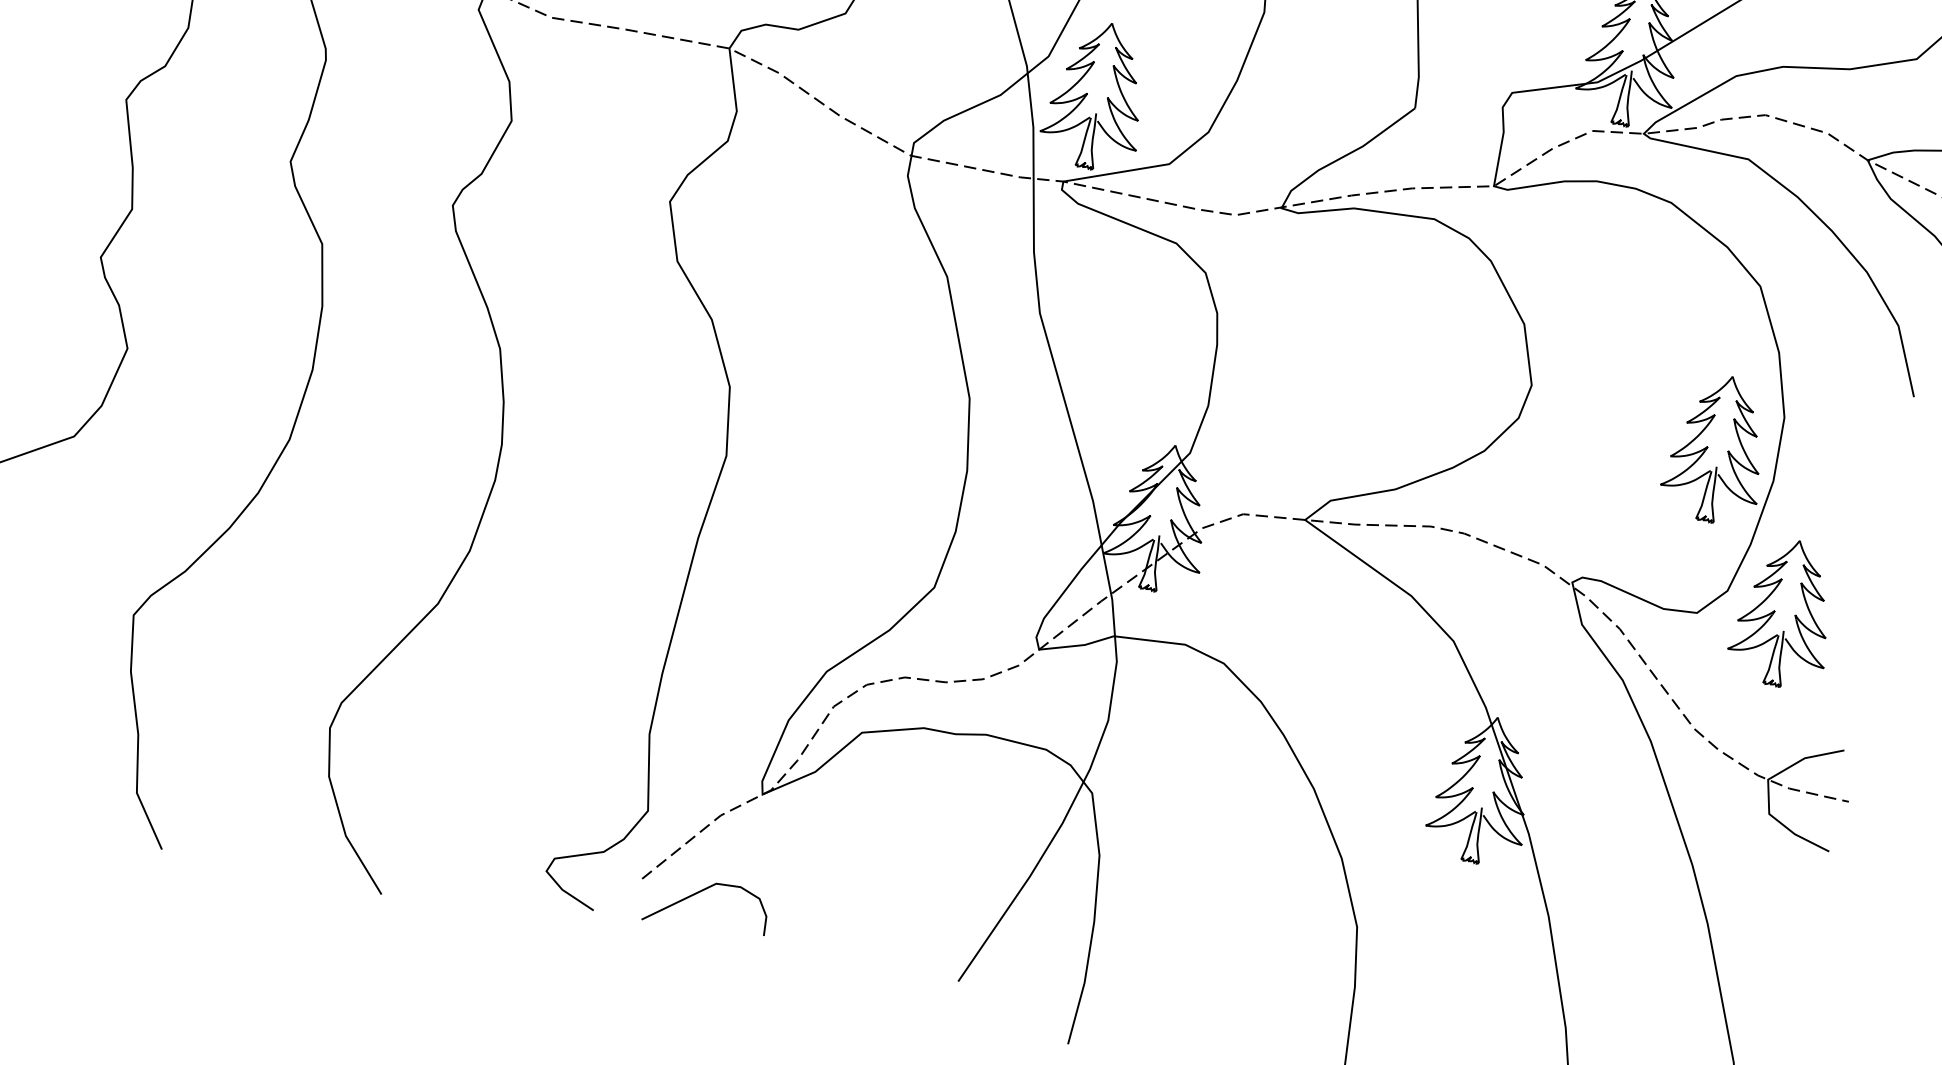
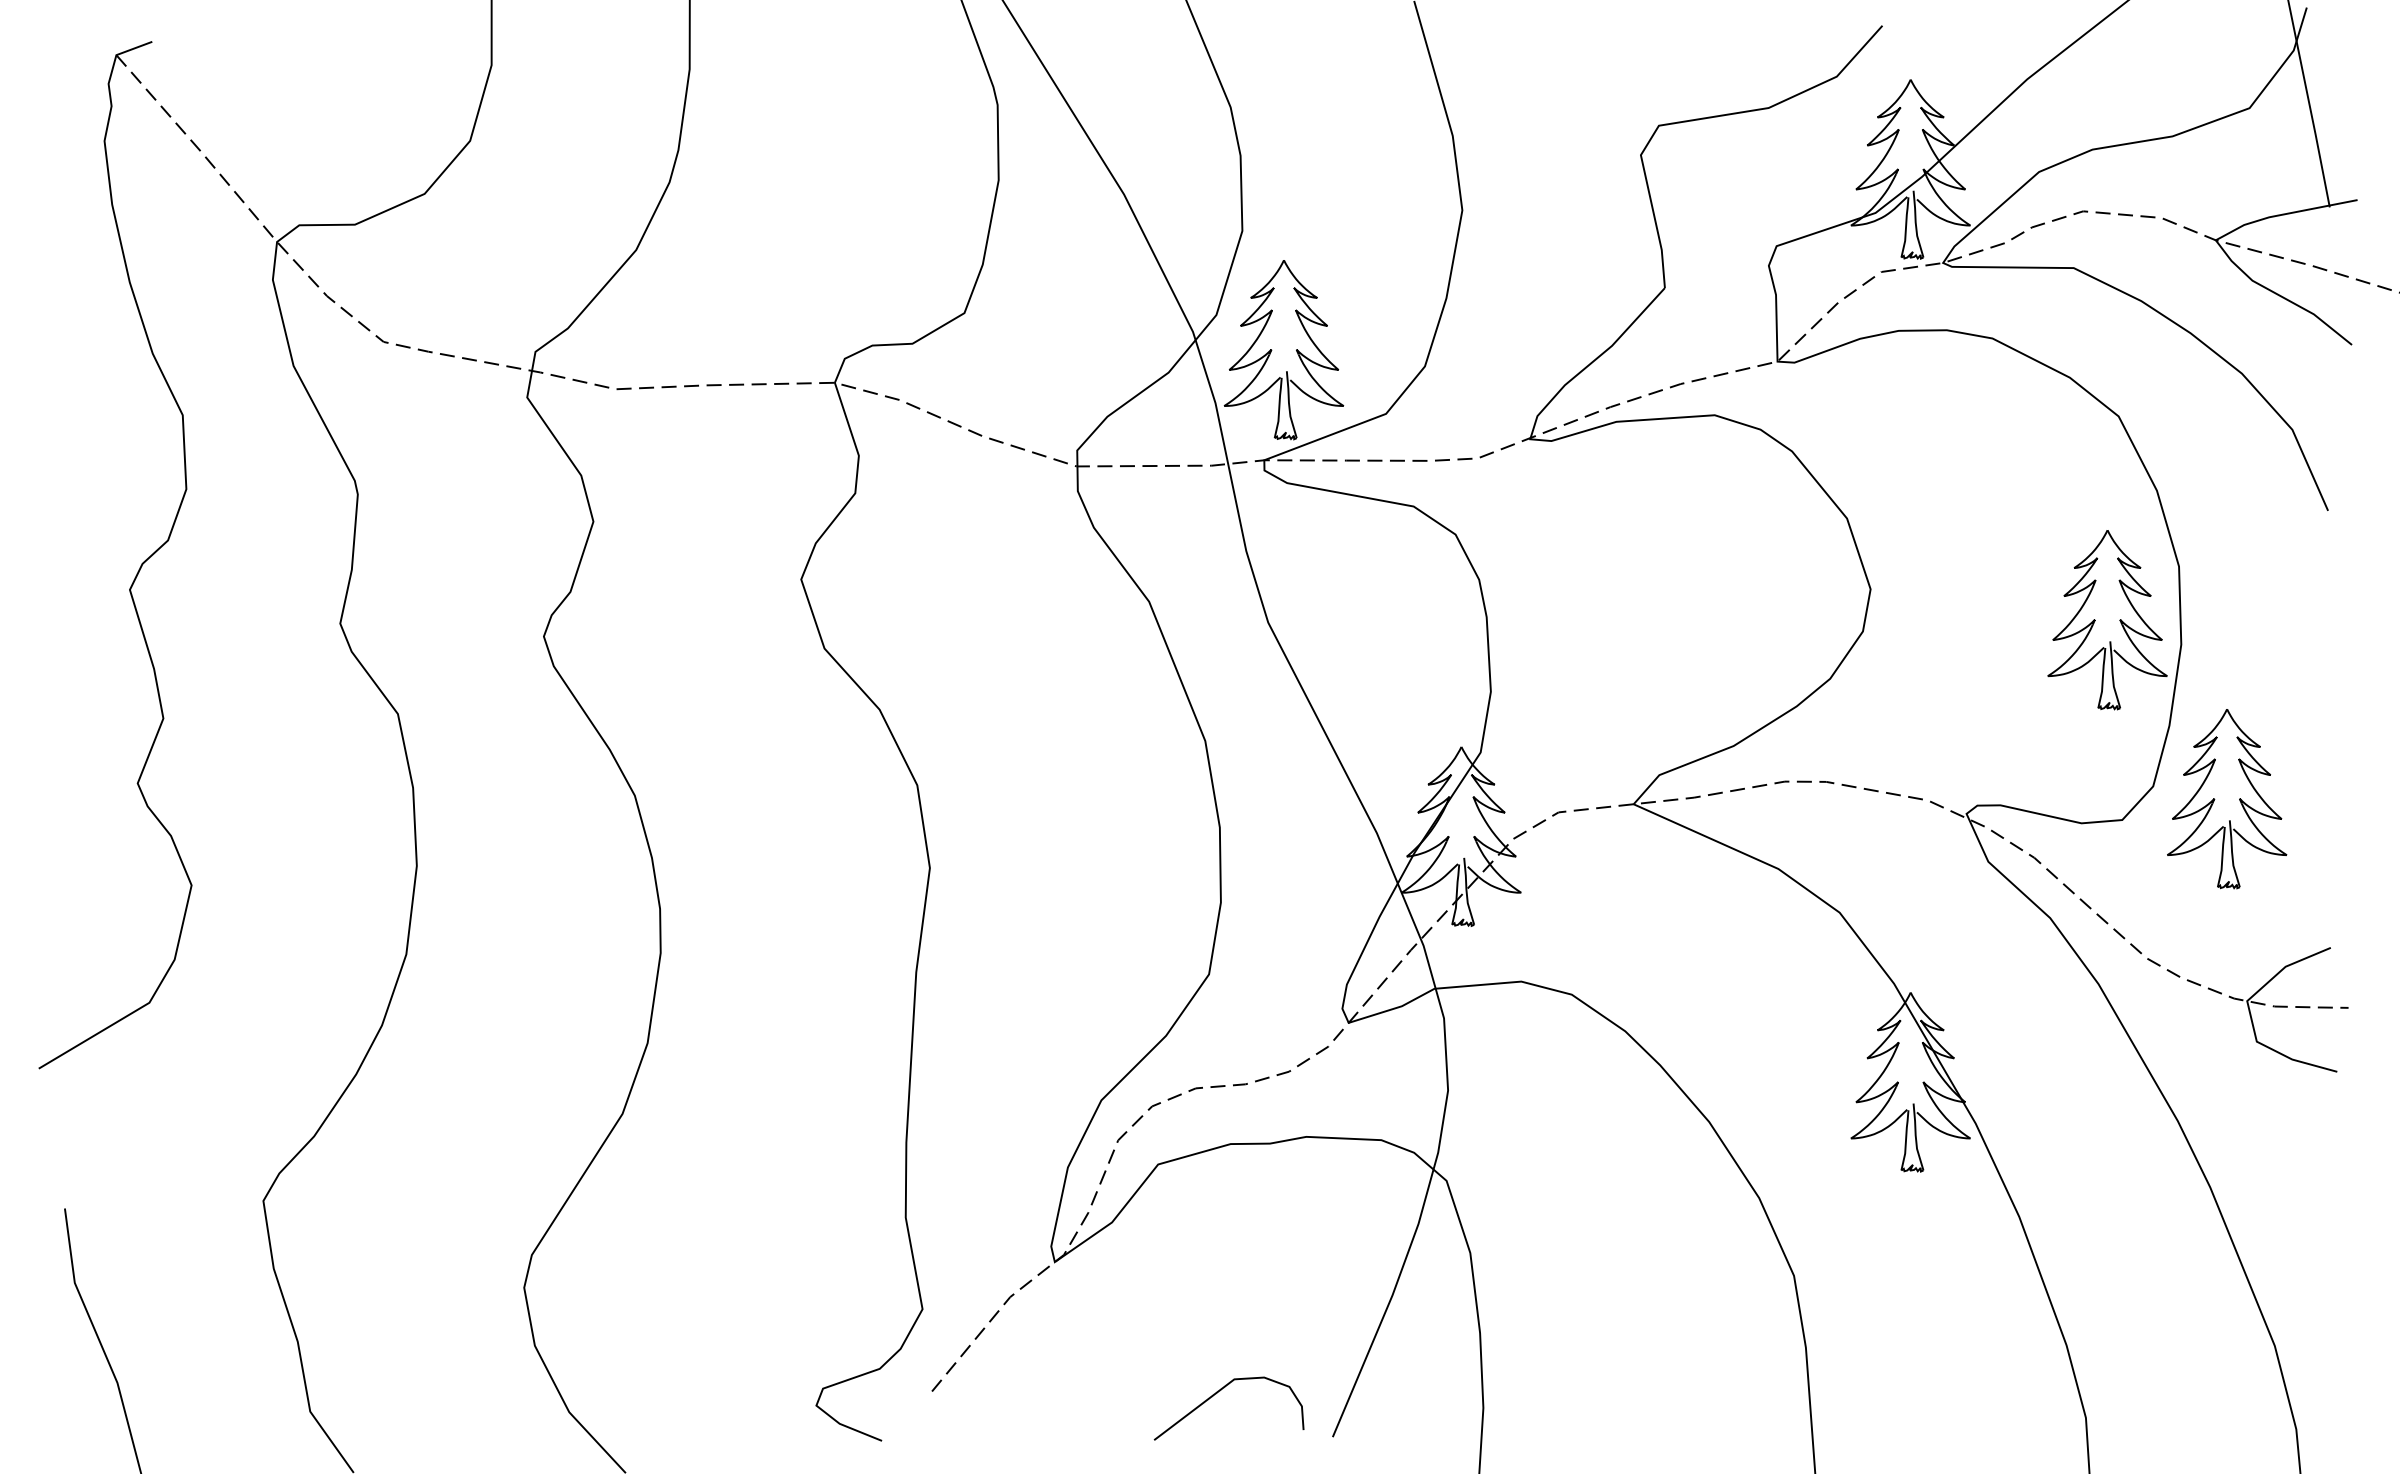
curve: (699, 893) -> (1216, 1394), moved

